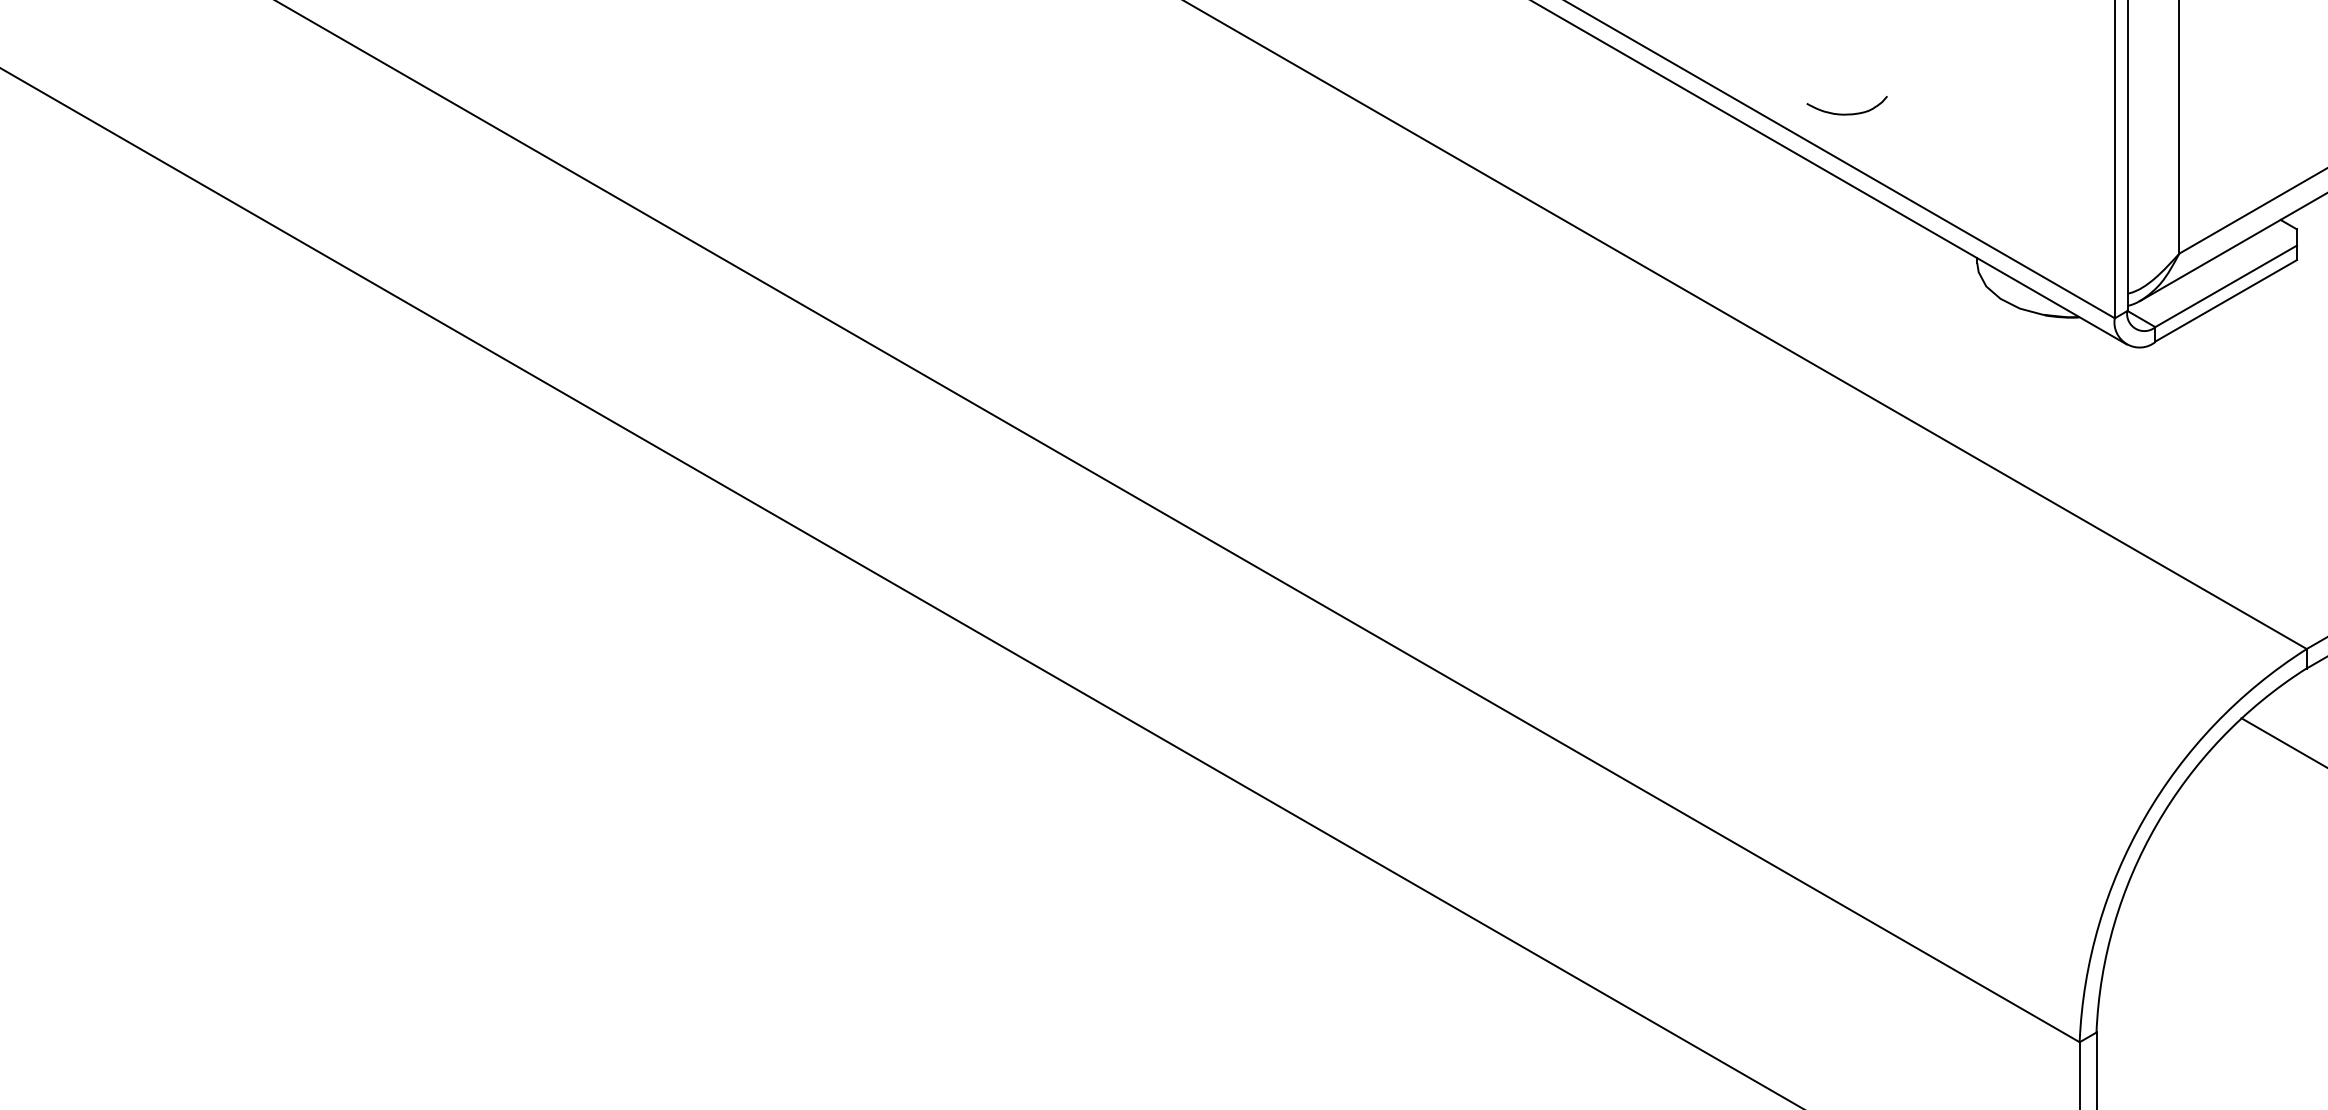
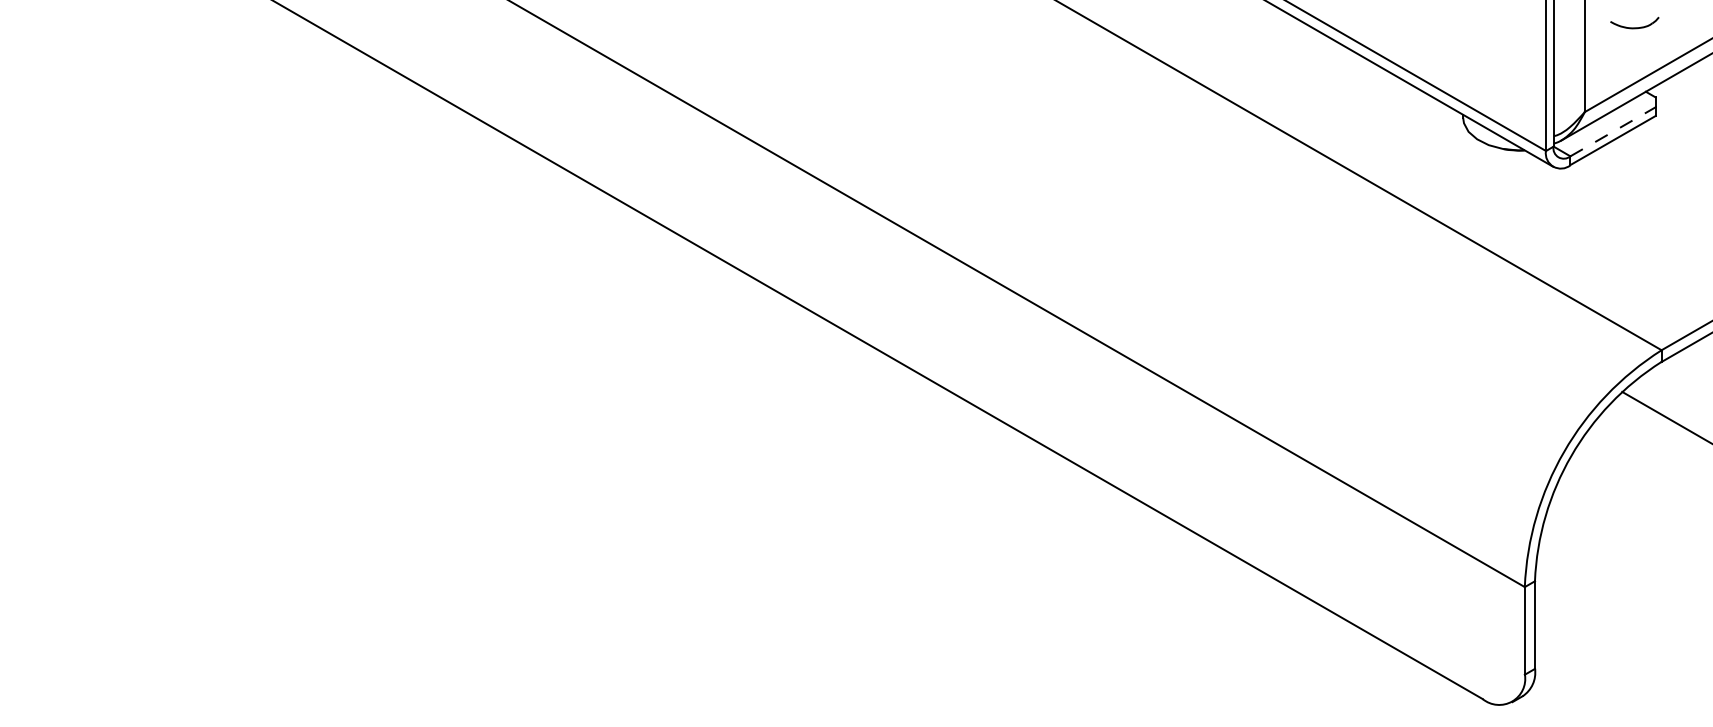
part: (1846, 104) -> (1634, 22), moved
line: (2226, 285) -> (1613, 131), solid -> dashed

